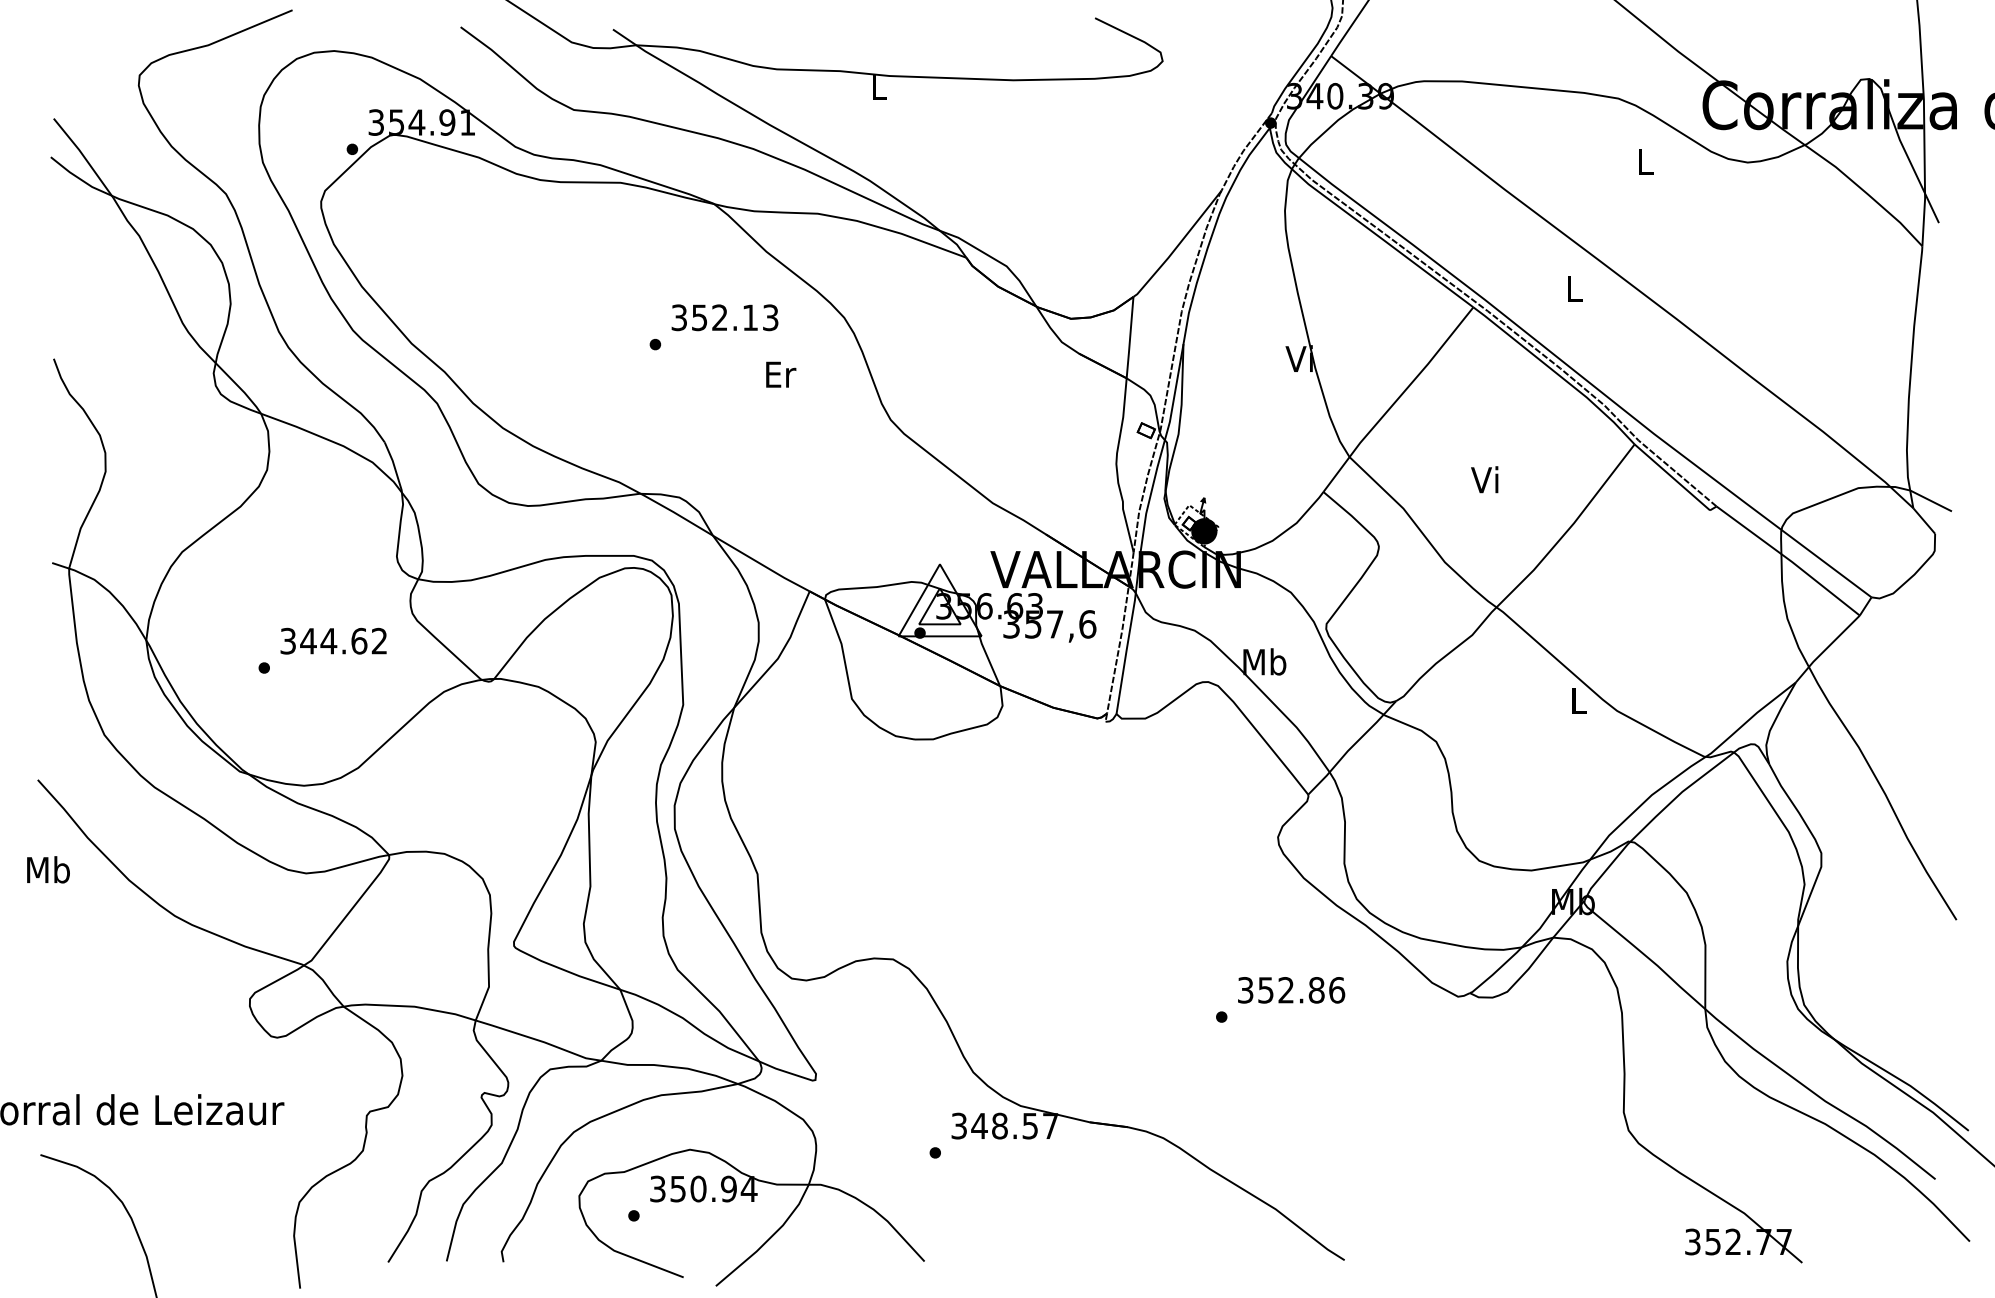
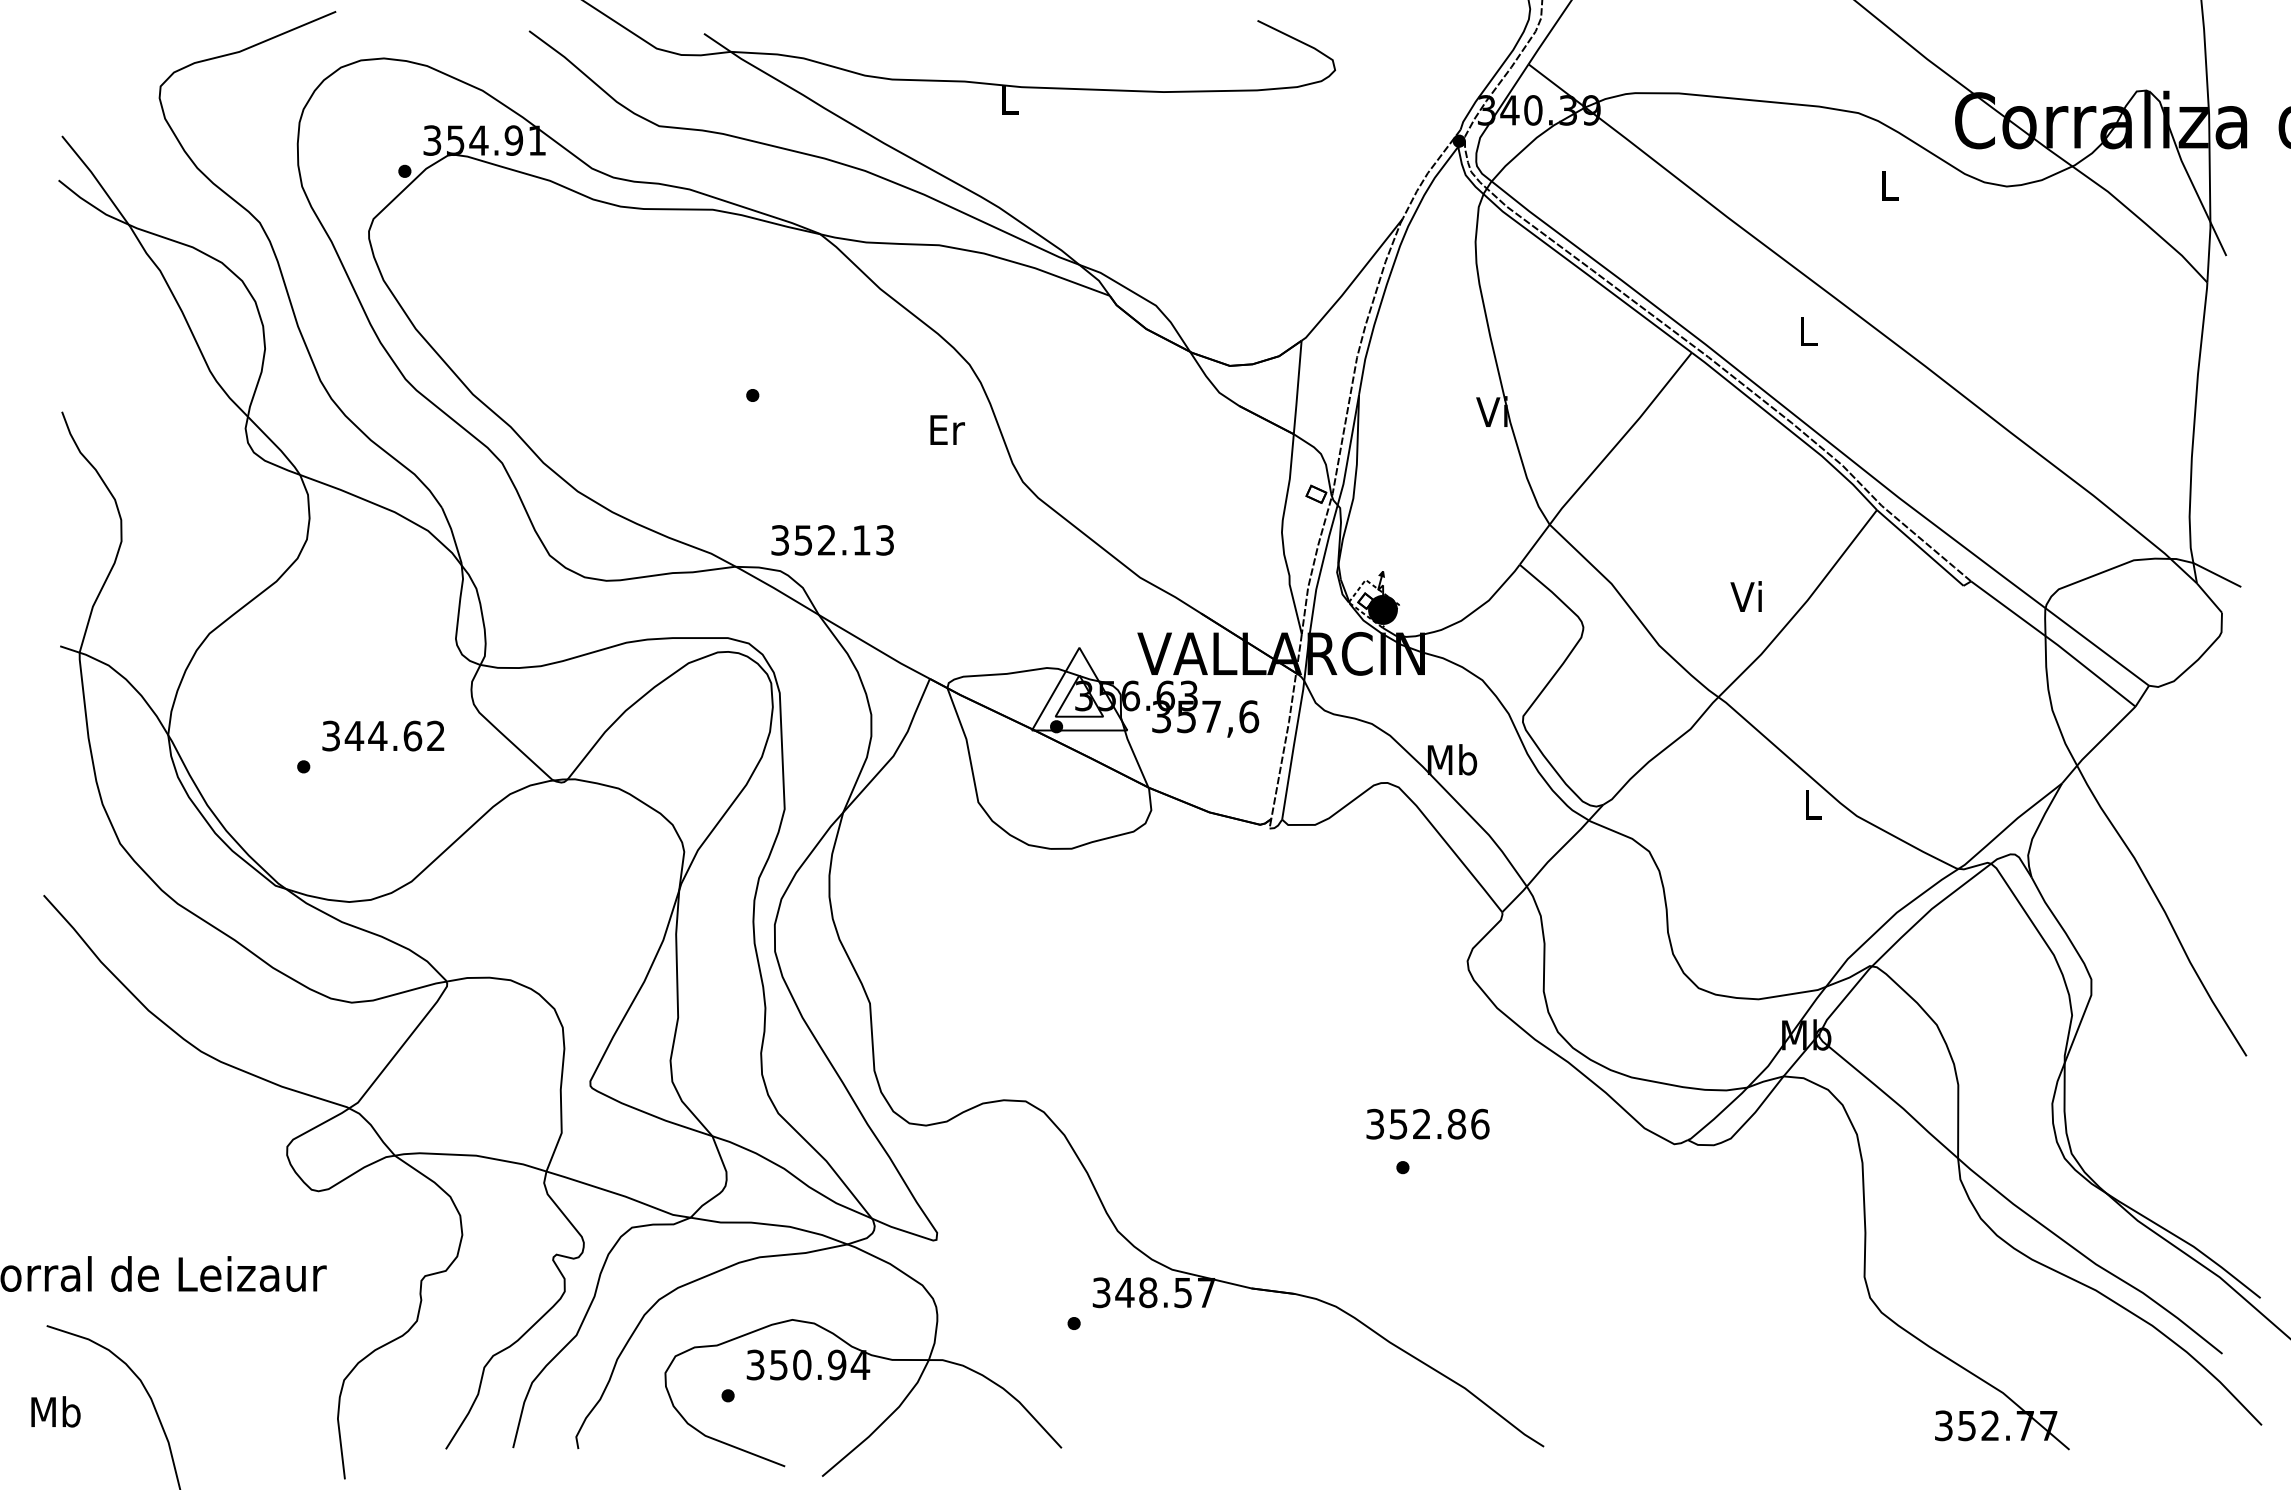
text: (724, 317) -> (832, 540), moved
text: (781, 374) -> (948, 429), moved
text: (1484, 479) -> (1745, 596), moved
text: (48, 869) -> (55, 1411), moved
text: (1291, 990) -> (1427, 1124), moved

